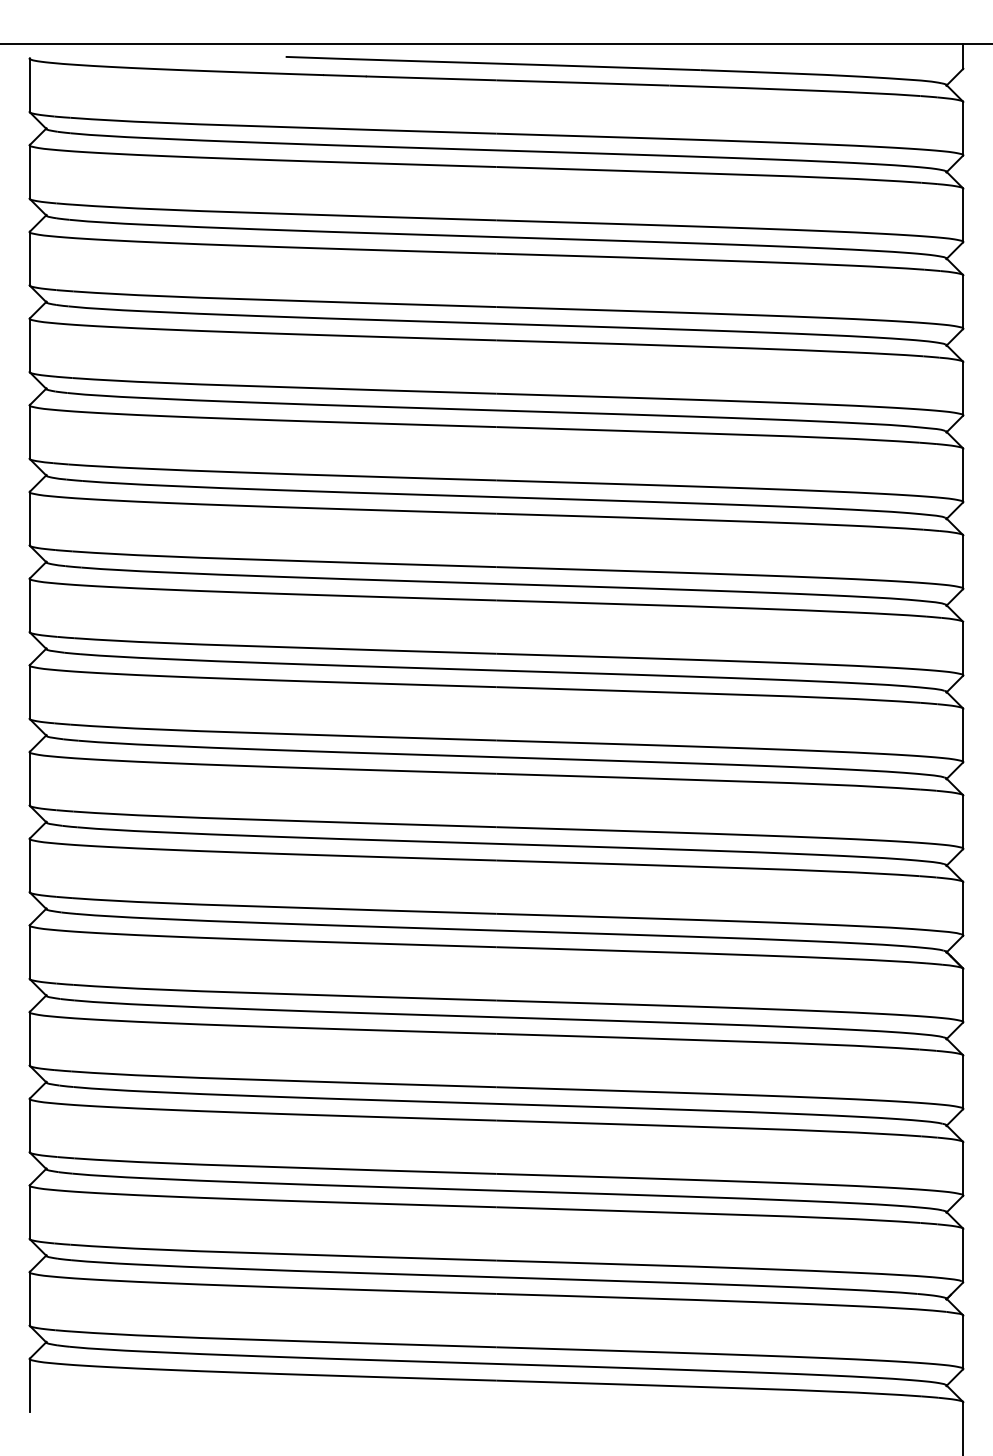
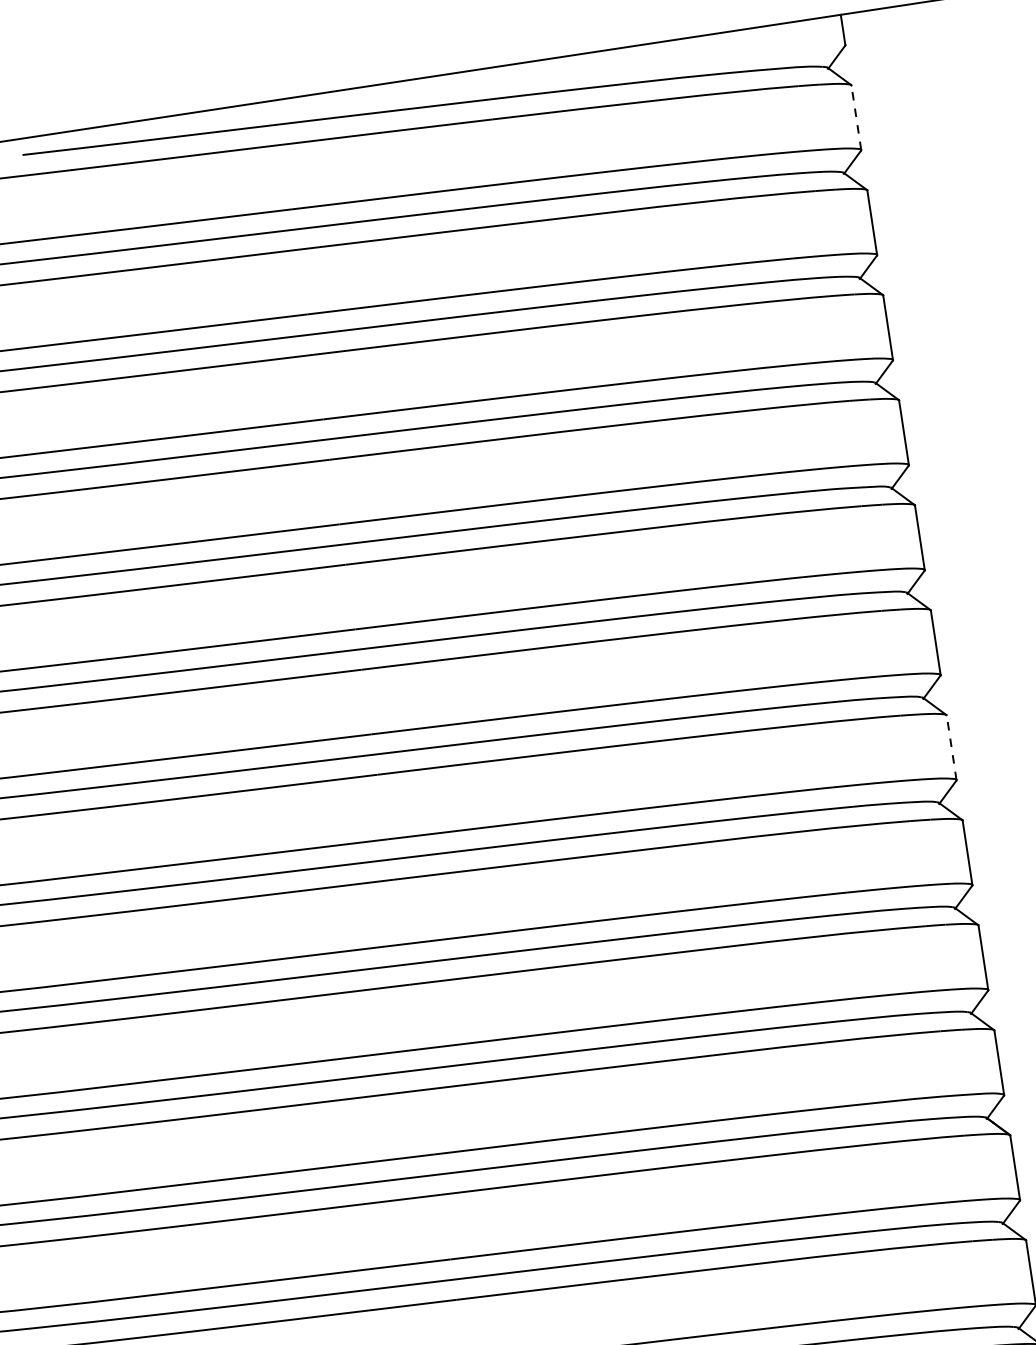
line: (963, 128) -> (856, 117), solid -> dashed
line: (963, 648) -> (951, 747), solid -> dashed

